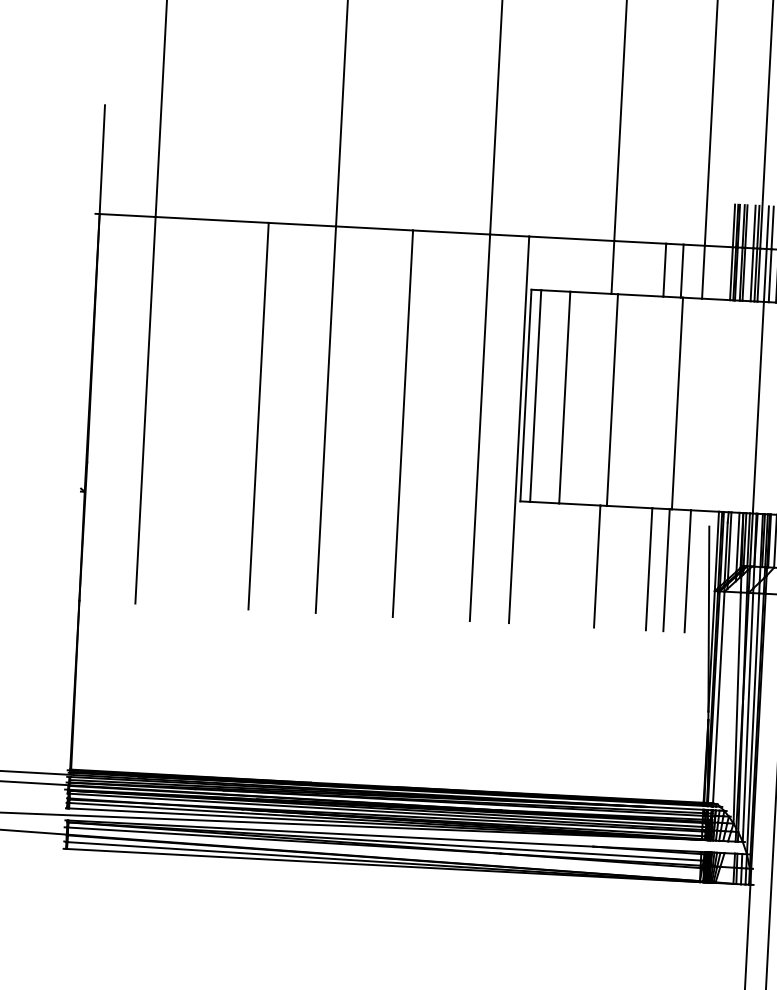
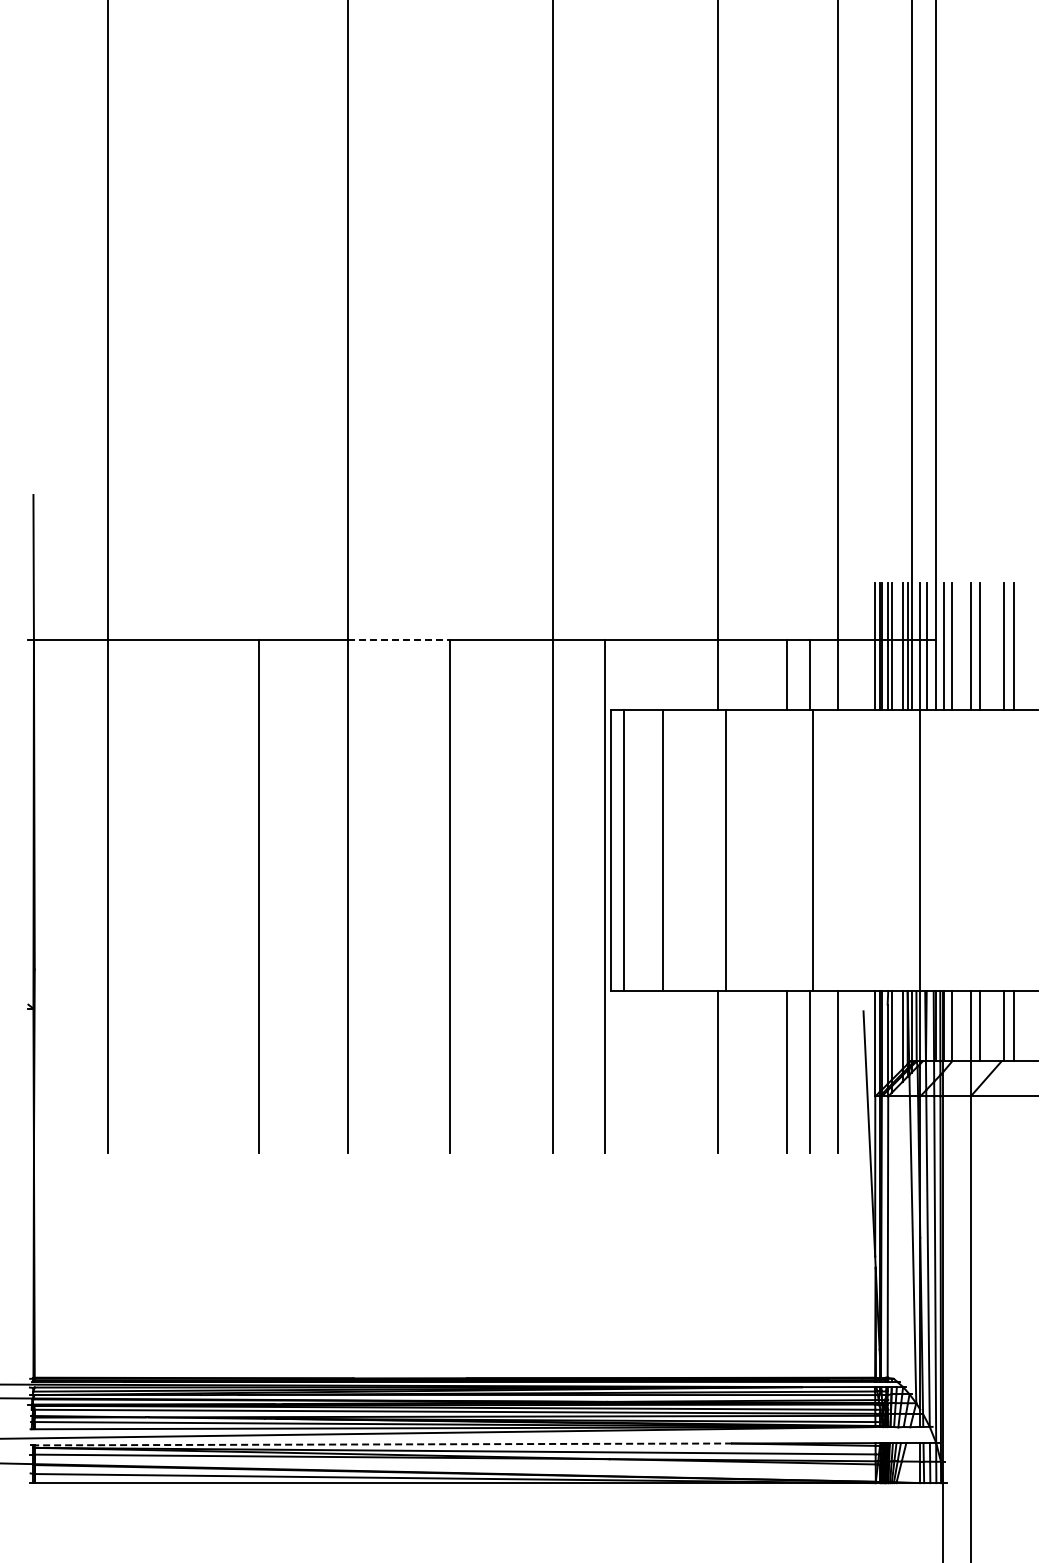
line: (374, 228) -> (399, 639), solid -> dashed
line: (330, 833) -> (383, 1444), solid -> dashed

